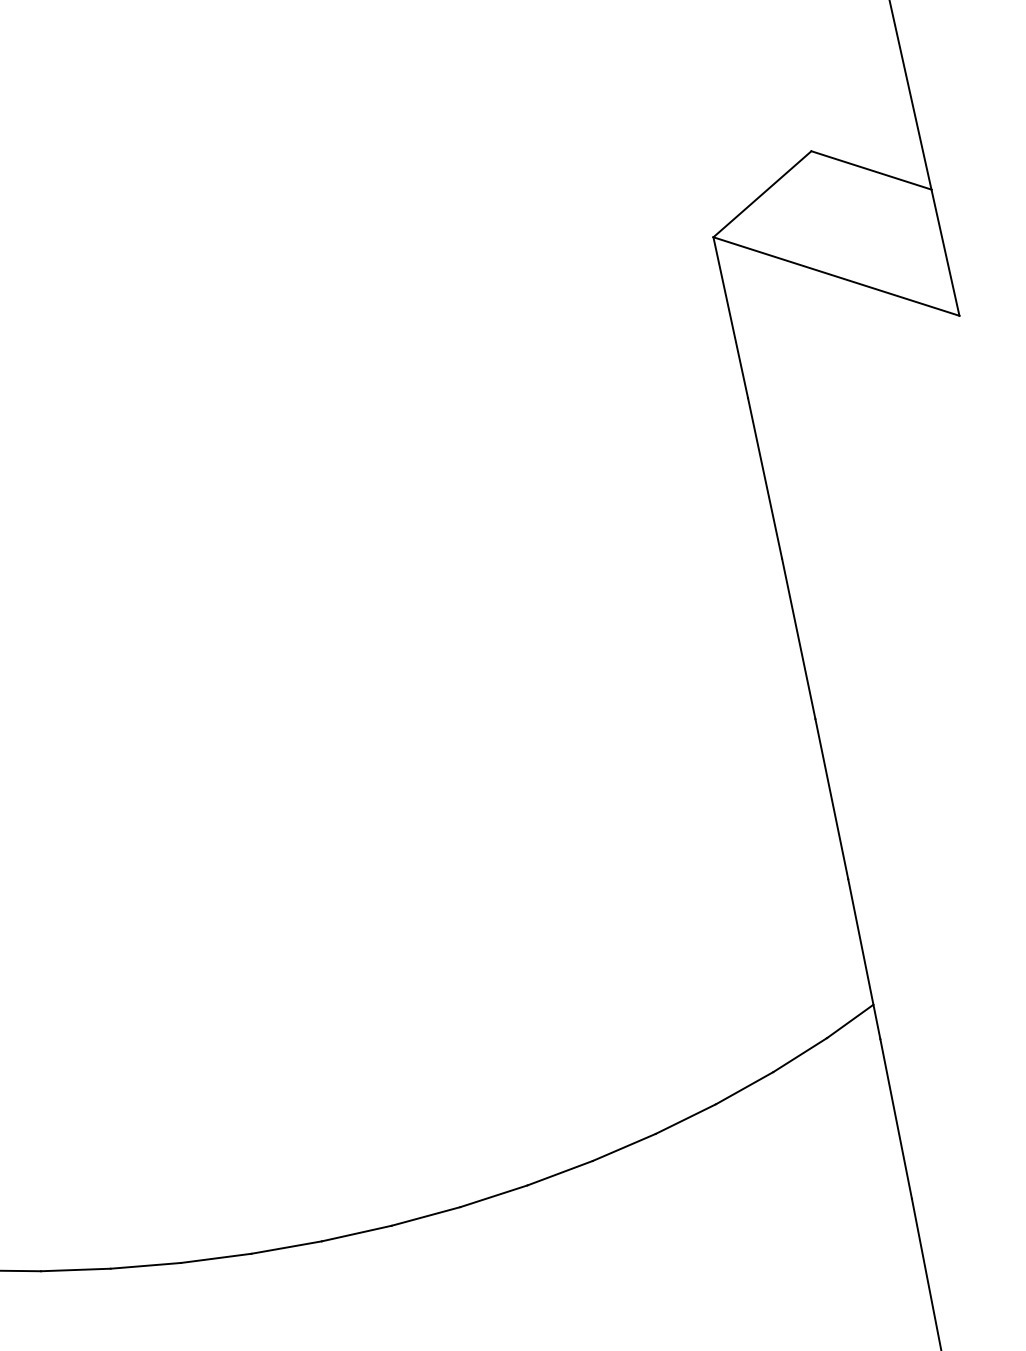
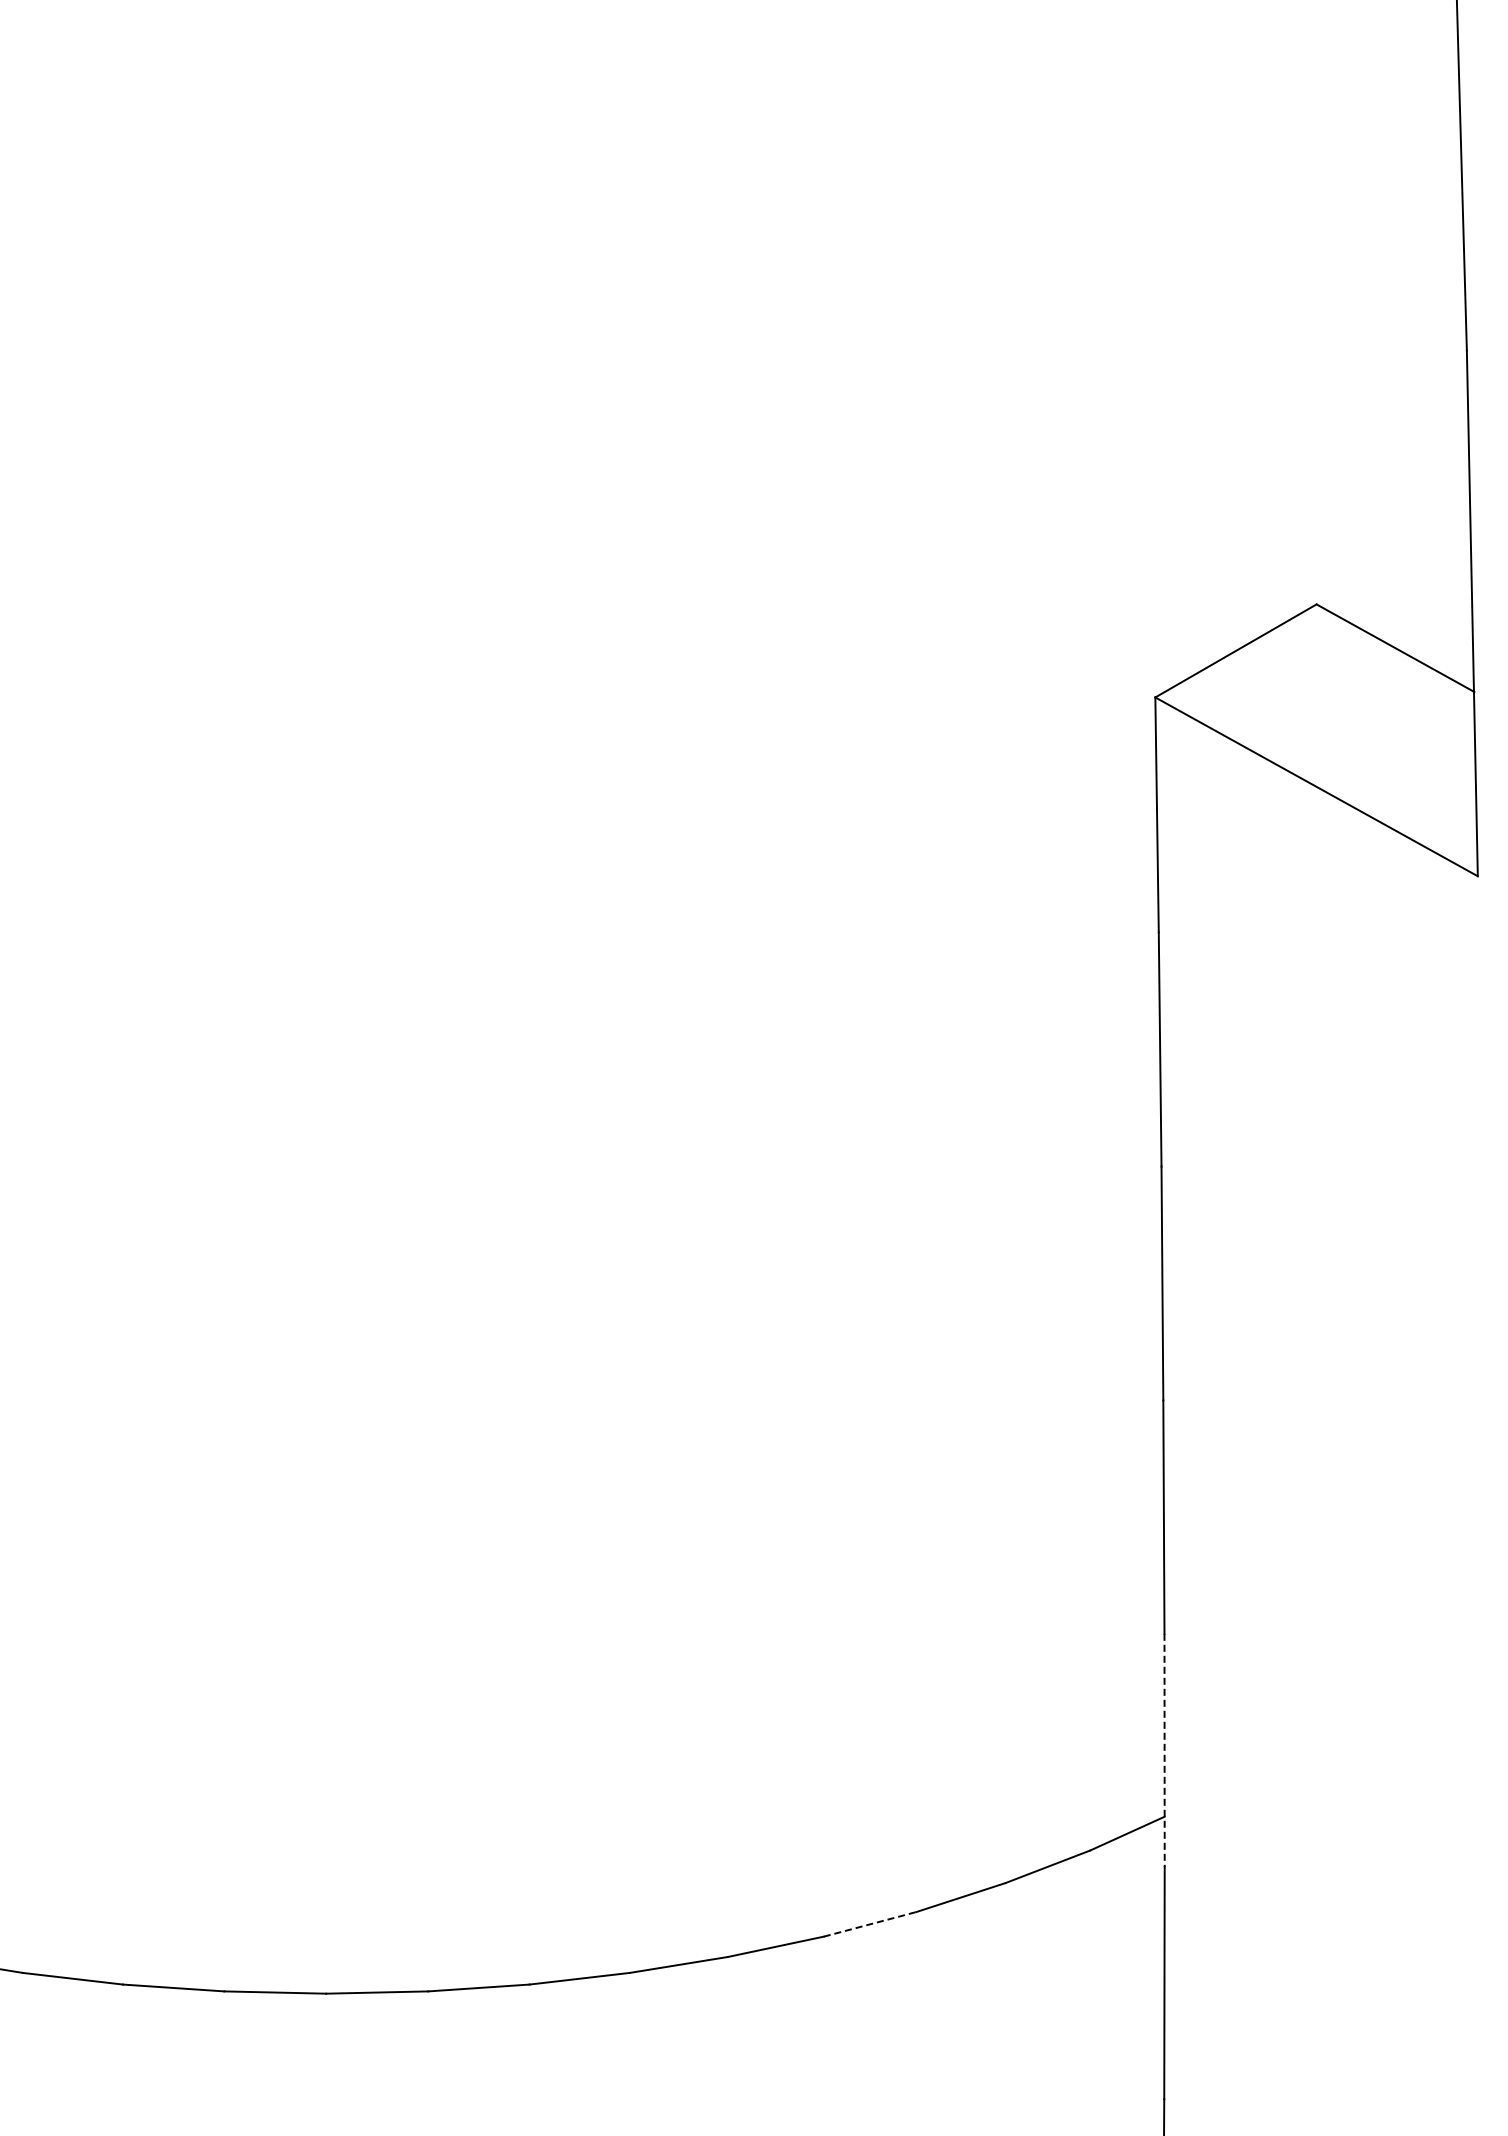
line: (864, 959) -> (1164, 1750), solid -> dashed
line: (686, 1119) -> (870, 1924), solid -> dashed

